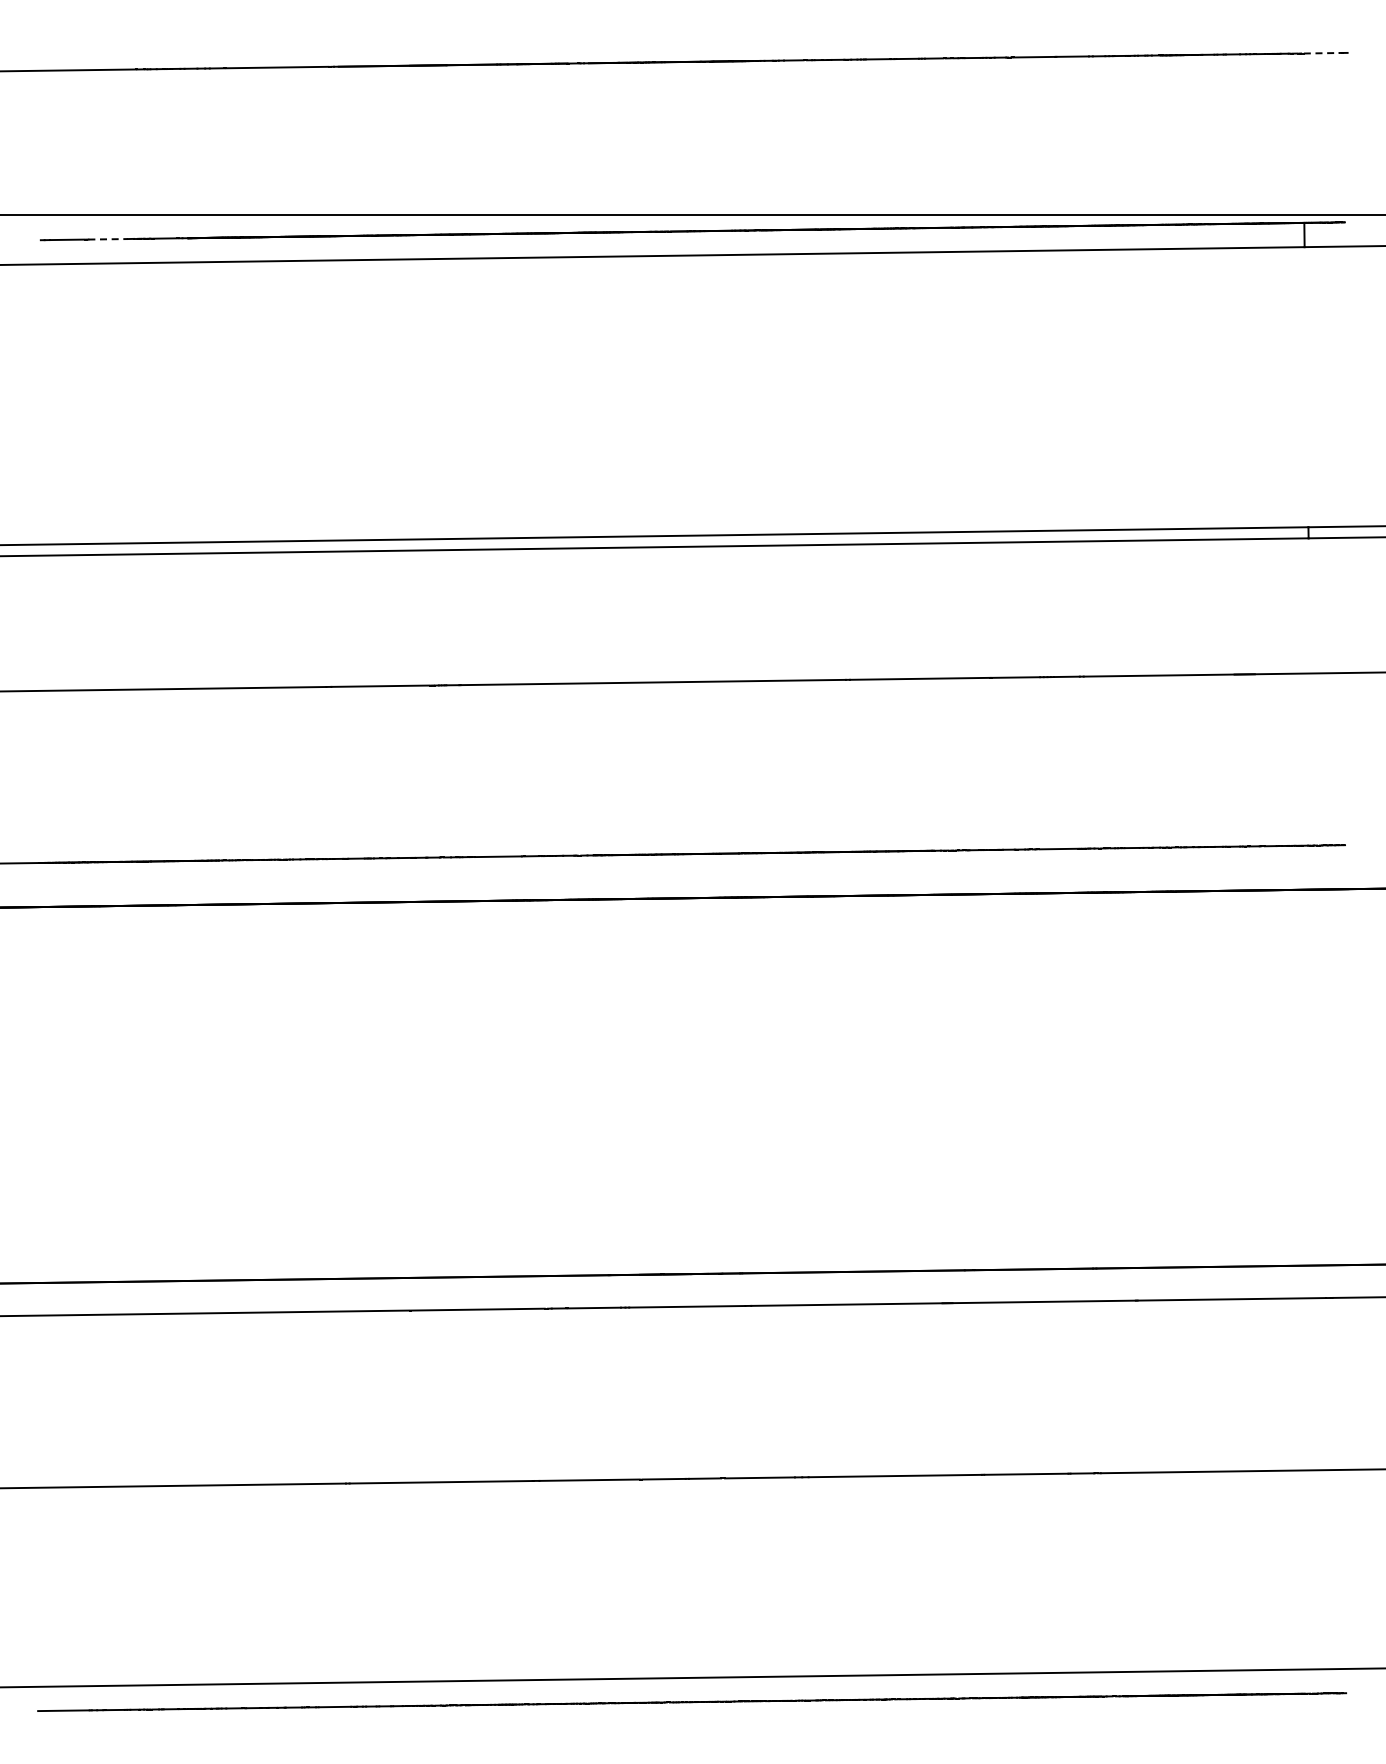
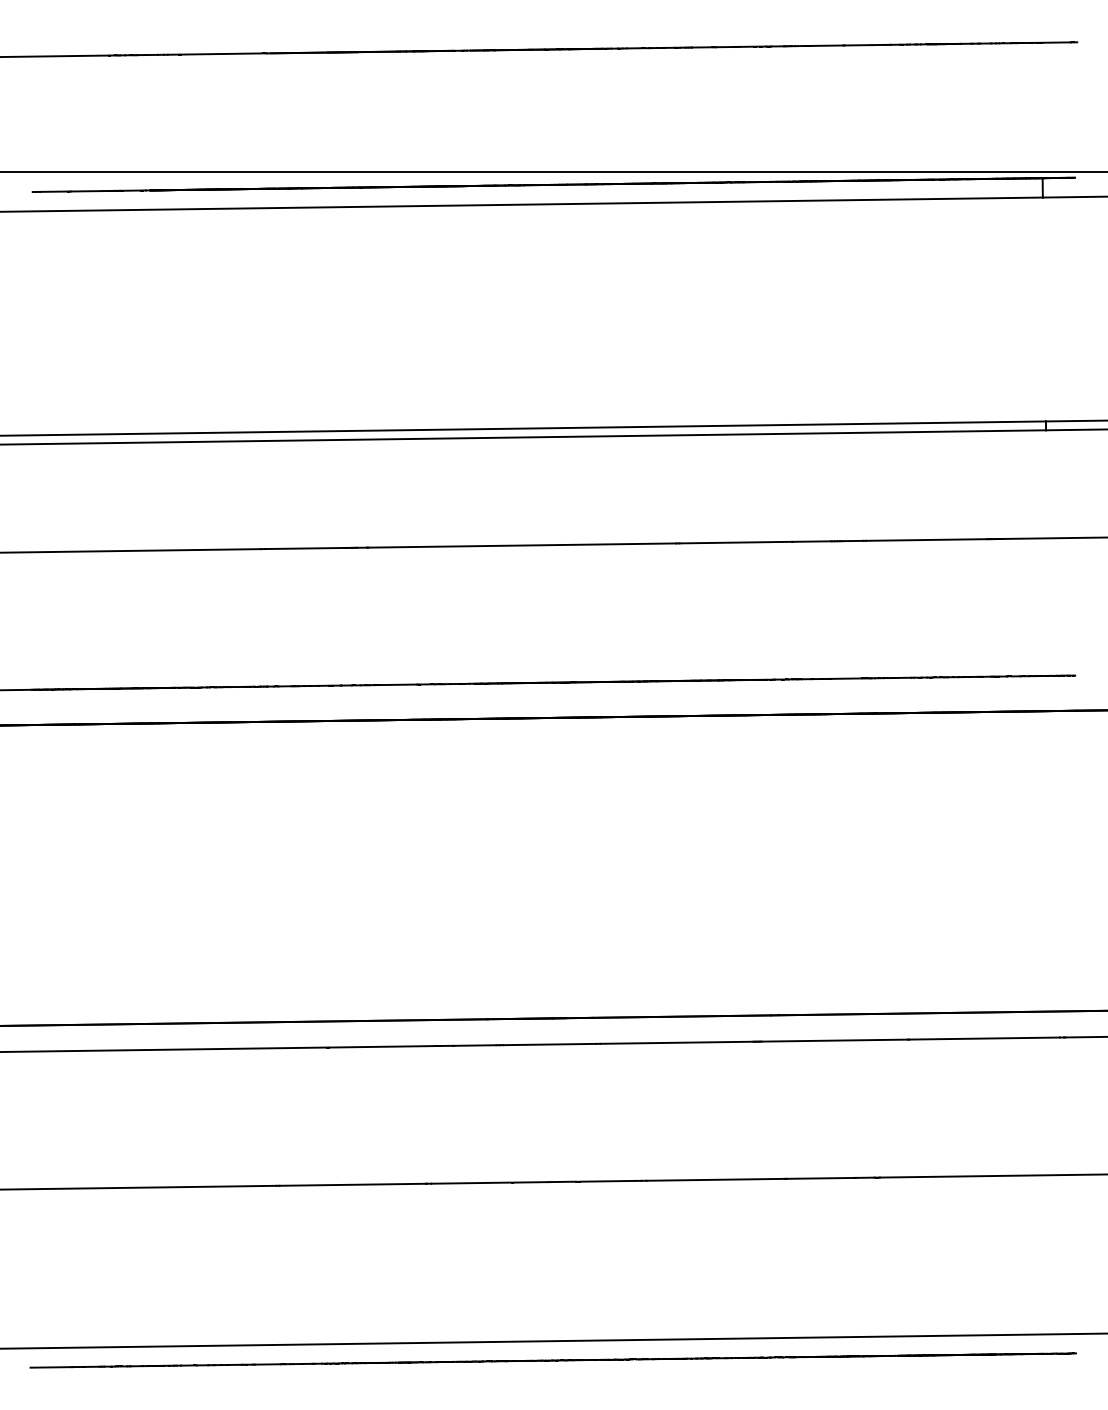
line: (1321, 53) -> (1056, 42), dashed -> solid
line: (108, 239) -> (86, 191), dashed -> solid

